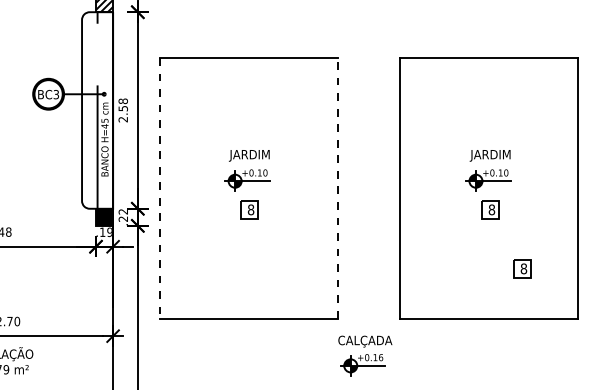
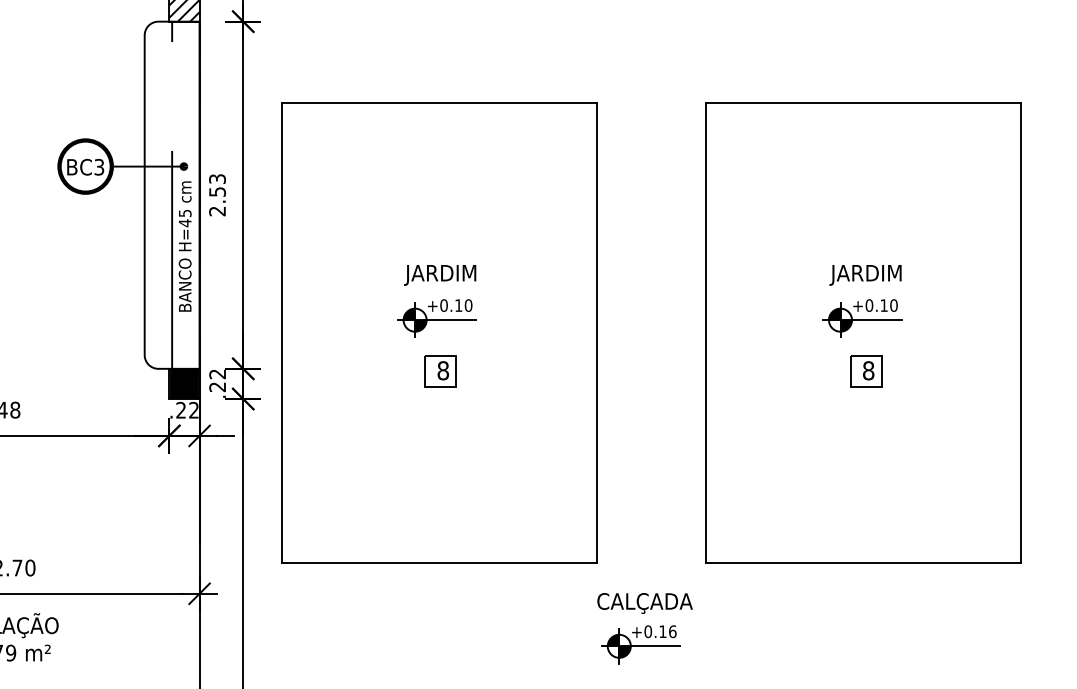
text: (122, 101) -> (216, 179), 2.58 -> 2.53
line: (337, 187) -> (595, 331), dashed -> solid
line: (159, 188) -> (281, 333), dashed -> solid
text: (105, 232) -> (186, 410), .19 -> .22
part: (522, 268) -> (922, 474), removed

